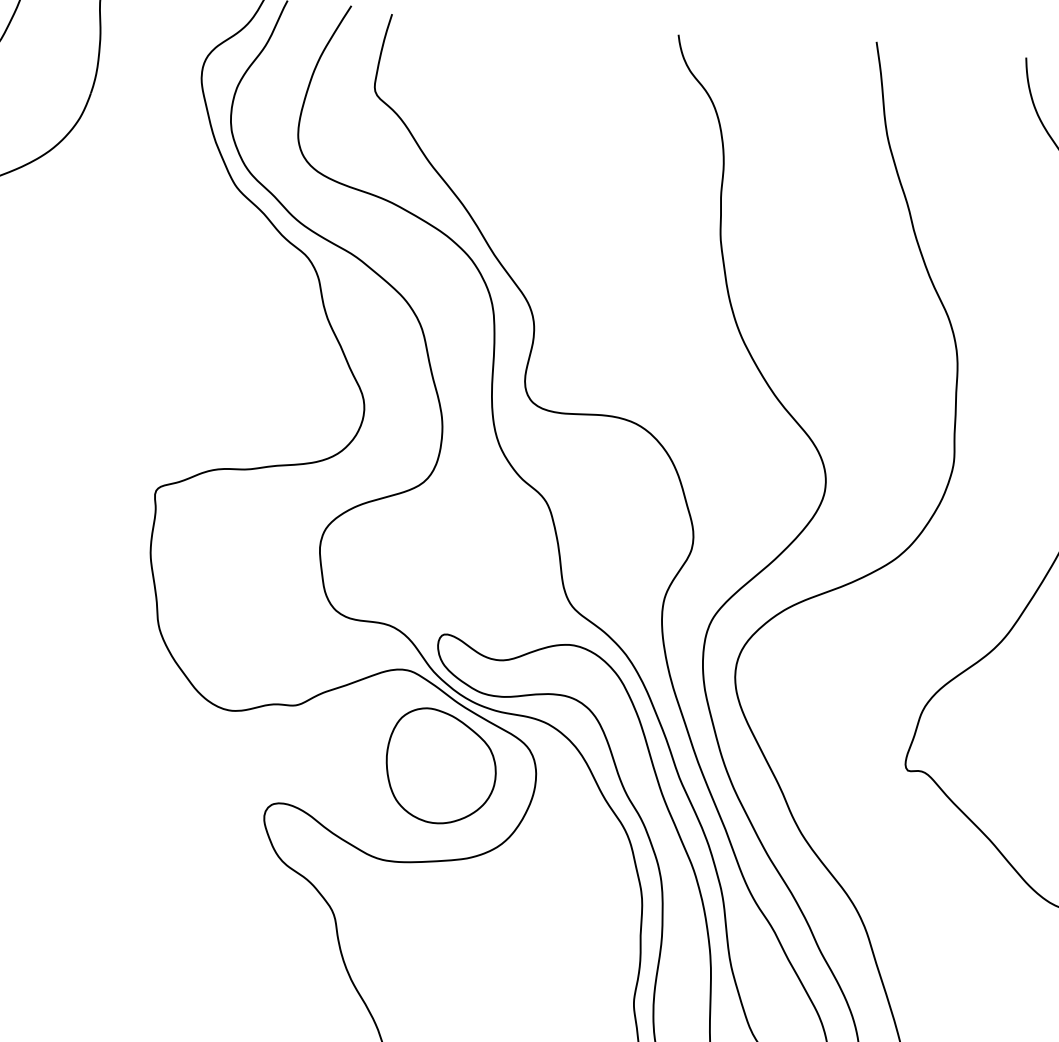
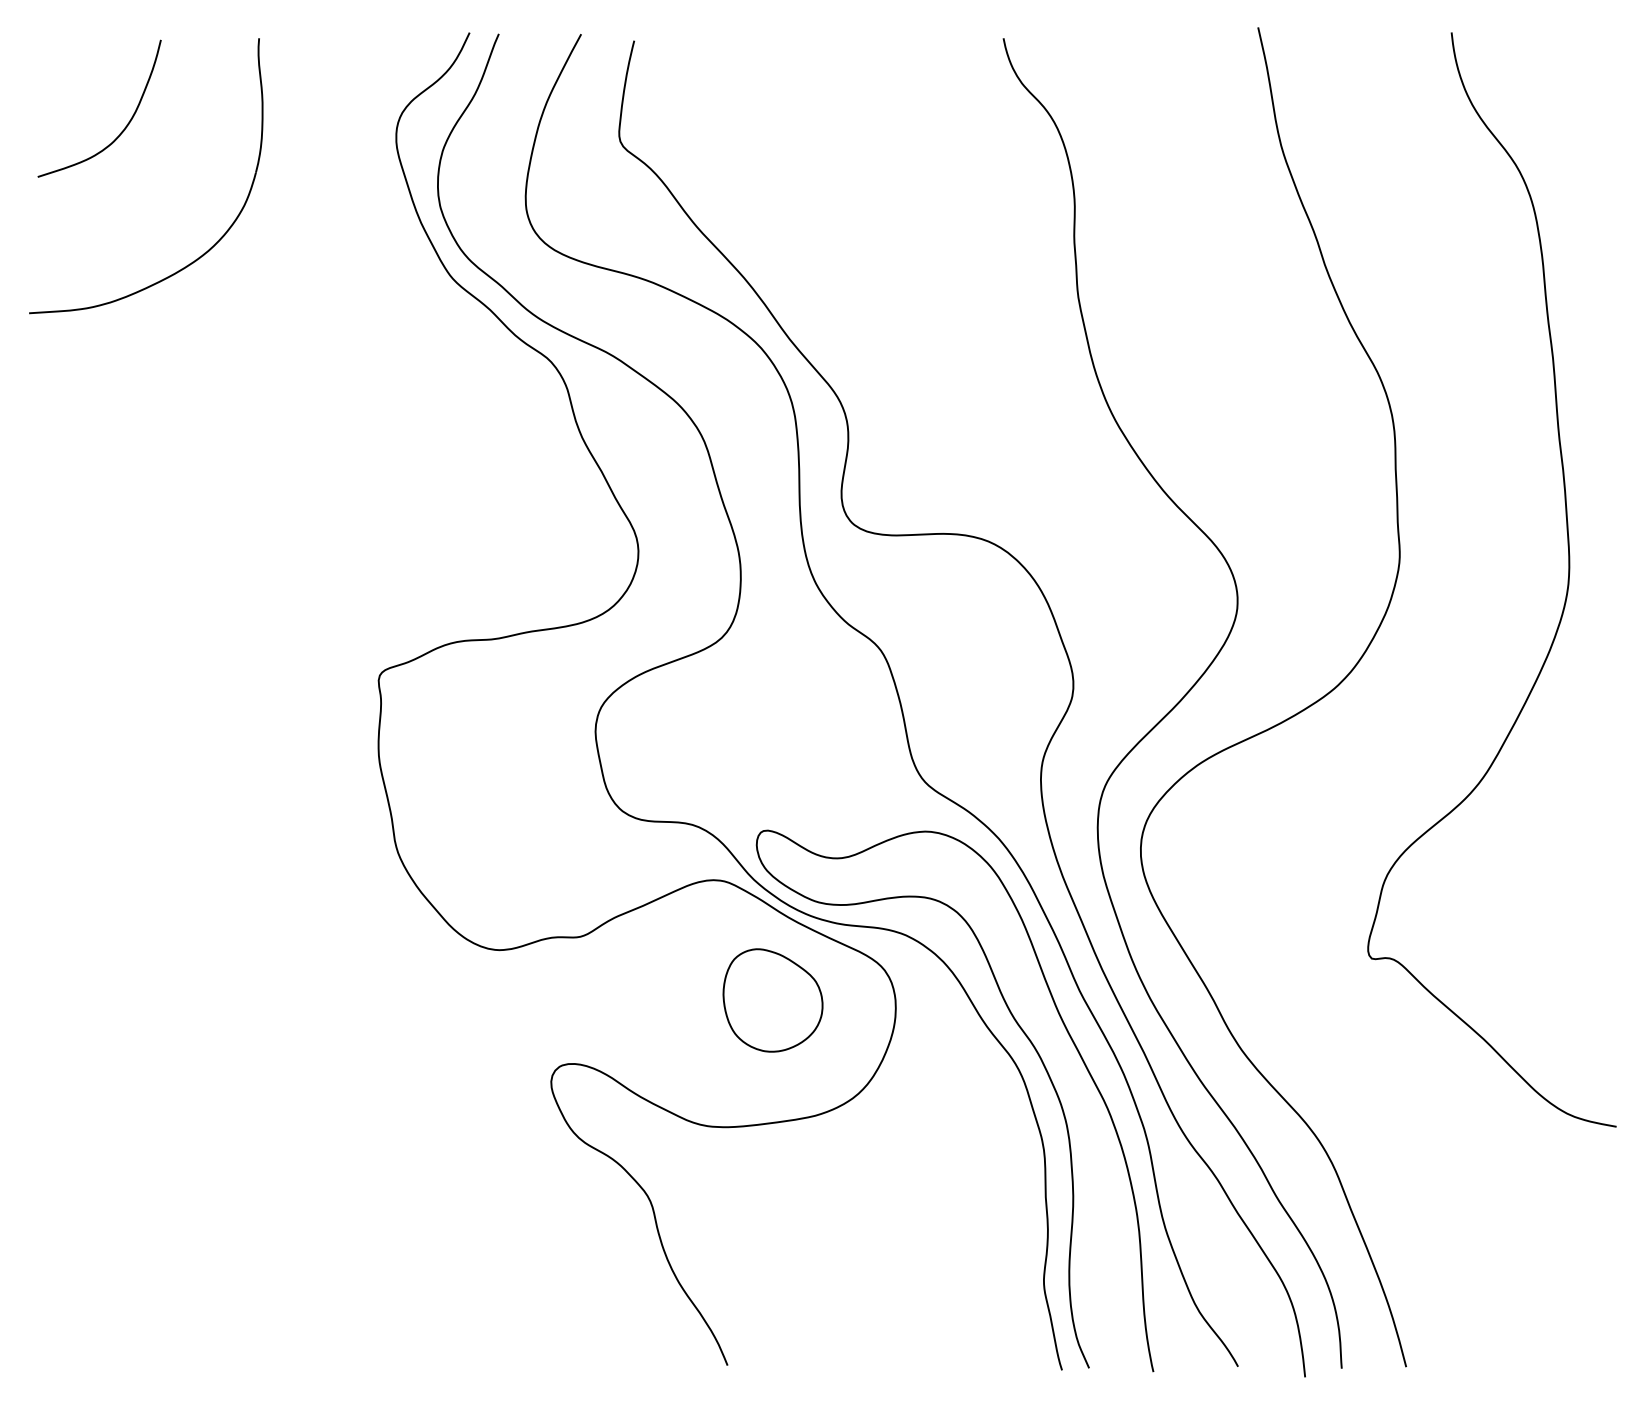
part: (440, 766) -> (772, 1000), size x0.7

